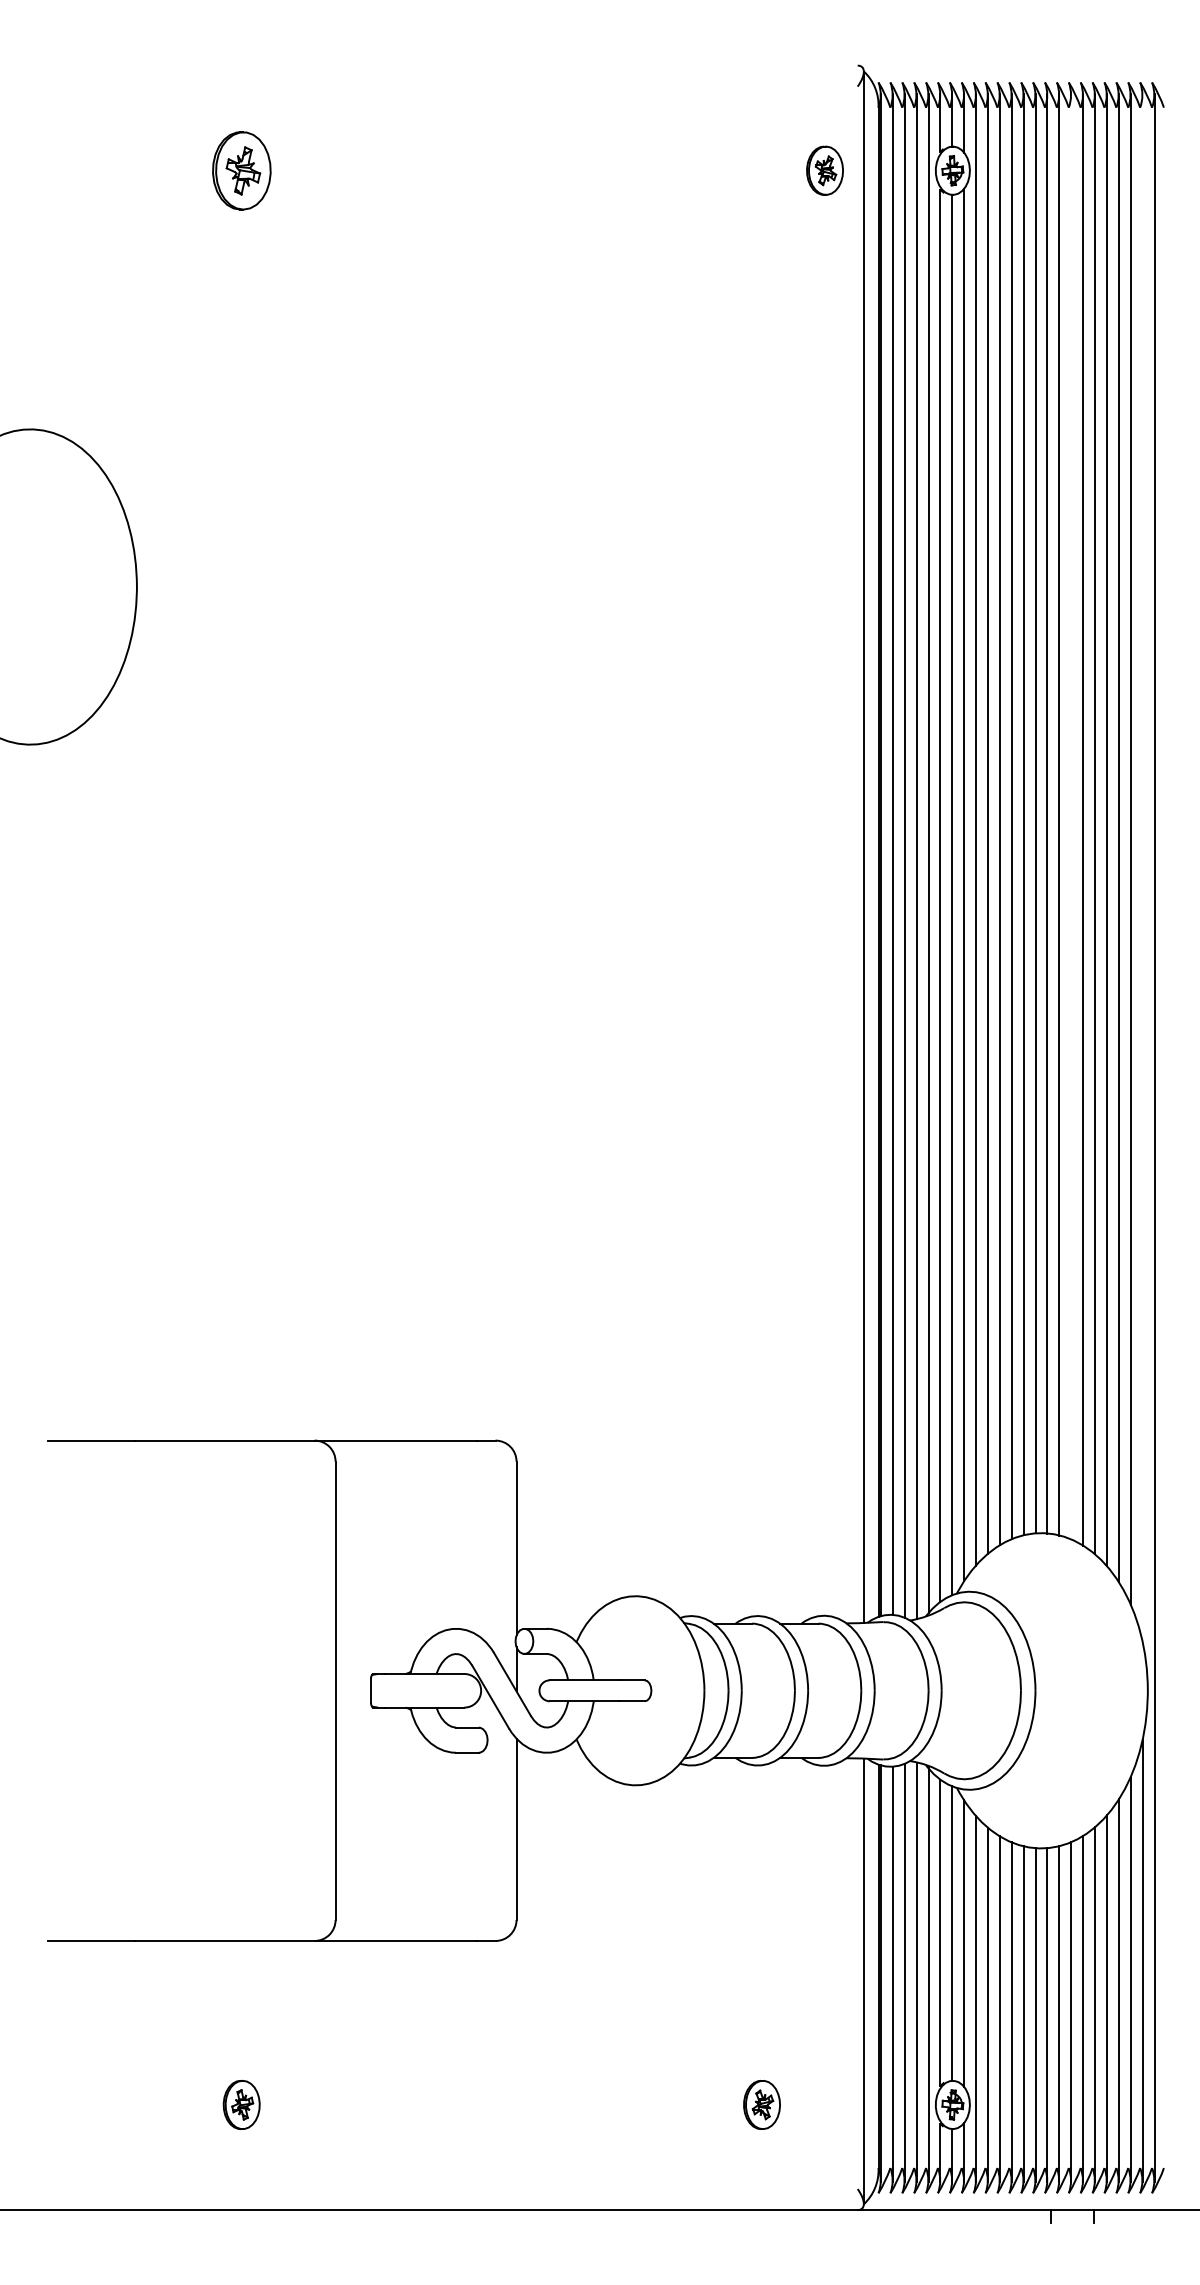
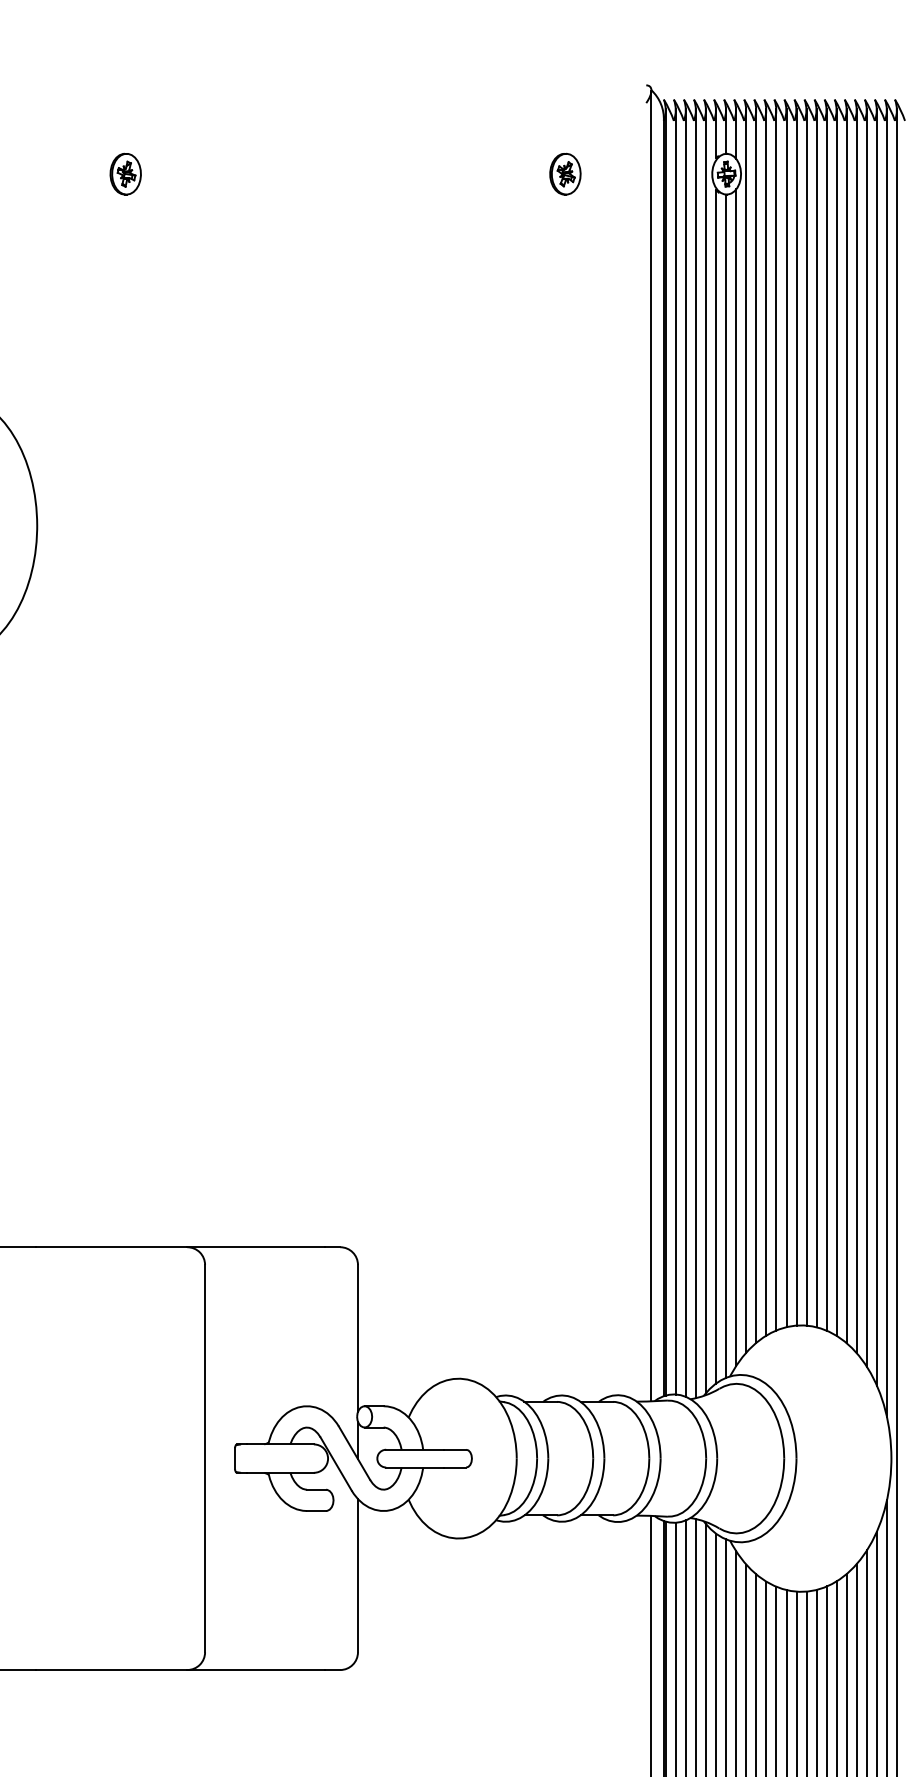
part: (241, 170) -> (125, 173), size x0.62
part: (824, 170) -> (564, 173), moved
line: (1071, 816) -> (826, 719), added
line: (1142, 867) -> (886, 762), added

